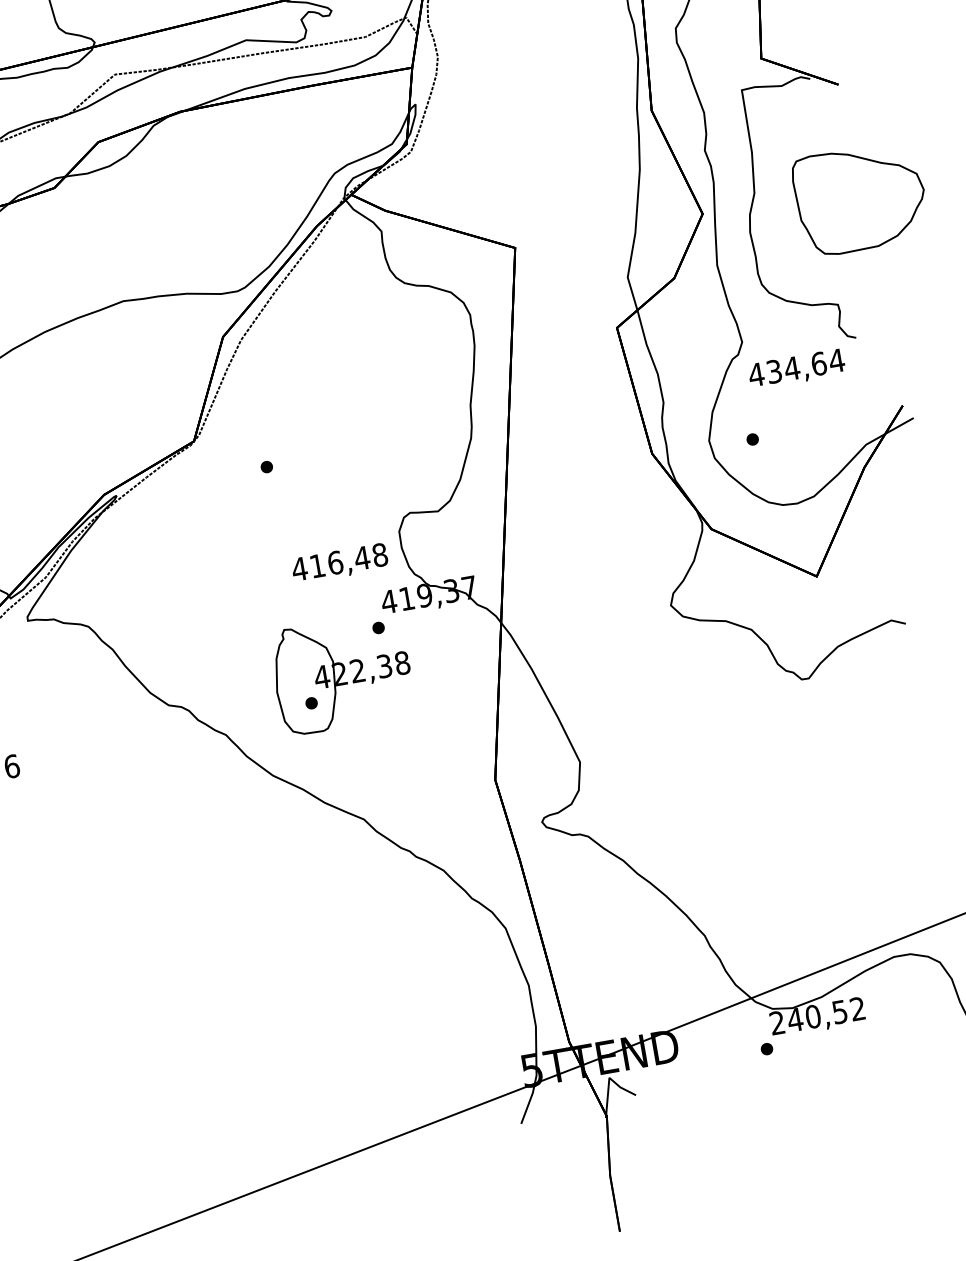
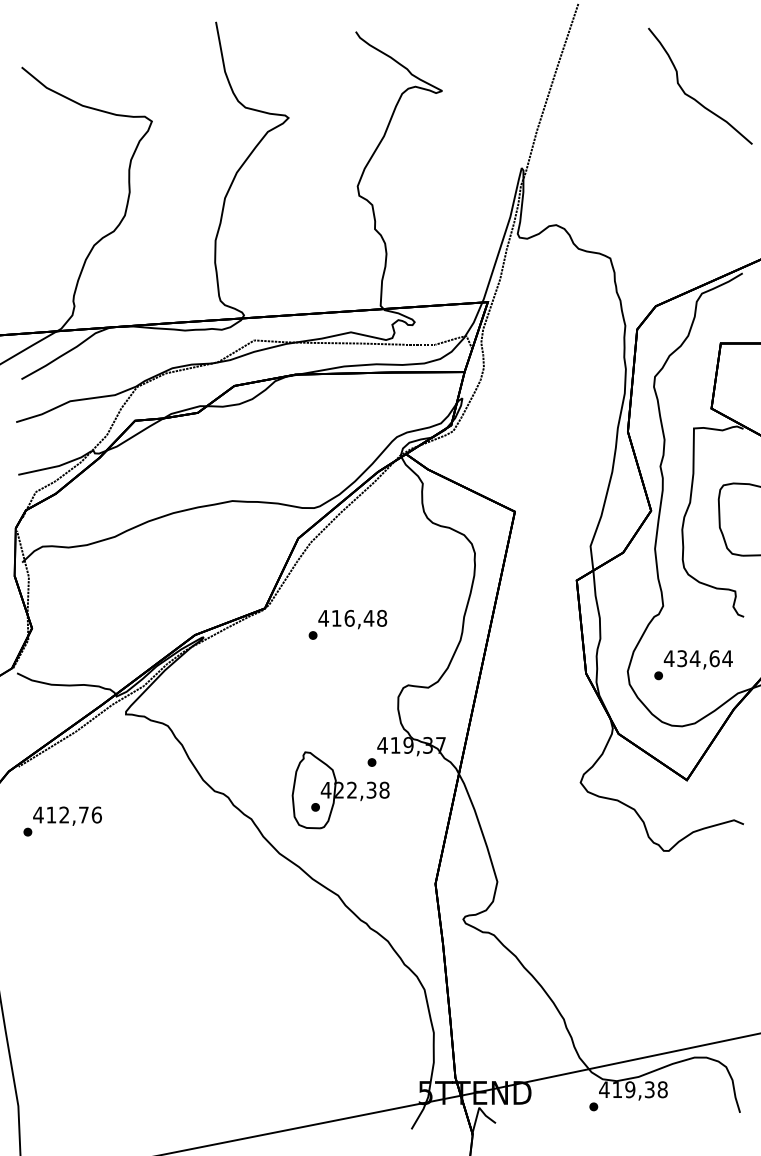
text: (795, 369) -> (697, 659), moved
text: (339, 563) -> (352, 619), moved
text: (817, 1015) -> (633, 1089), 240,52 -> 419,38

